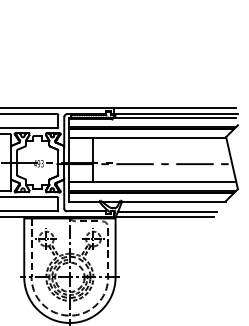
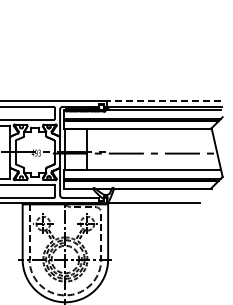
line: (174, 108) -> (163, 101), solid -> dashed
line: (167, 211) -> (156, 197), removed

